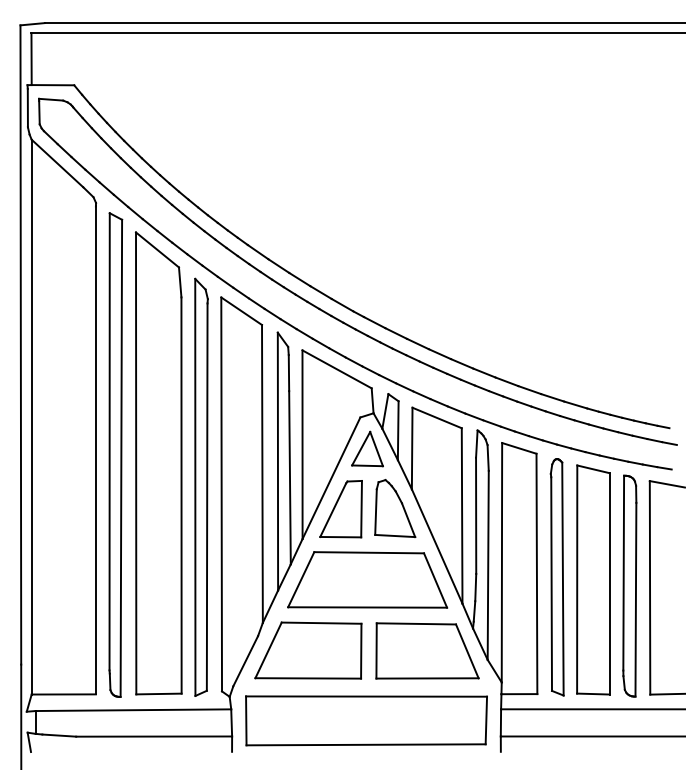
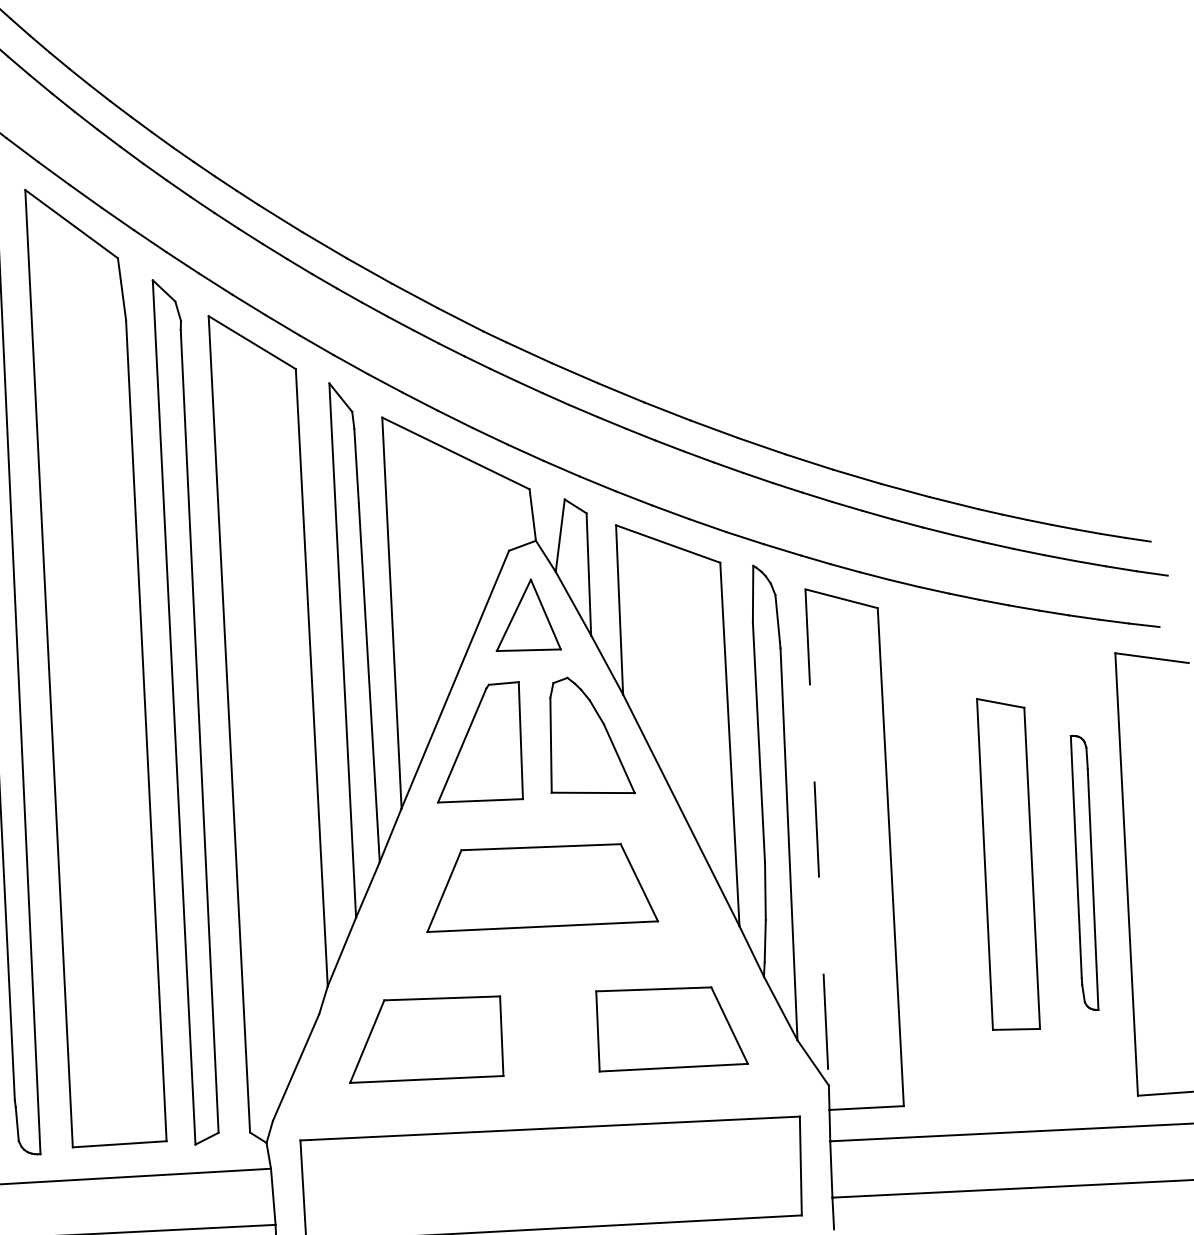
line: (501, 562) -> (816, 837), solid -> dashed
part: (556, 577) -> (931, 862), removed
part: (367, 579) -> (540, 885), size x0.7
part: (593, 579) -> (1008, 862), size x0.7
part: (629, 585) -> (1083, 871), size x0.6
part: (308, 650) -> (425, 1038), size x0.7
part: (427, 650) -> (671, 1026), size x0.7

